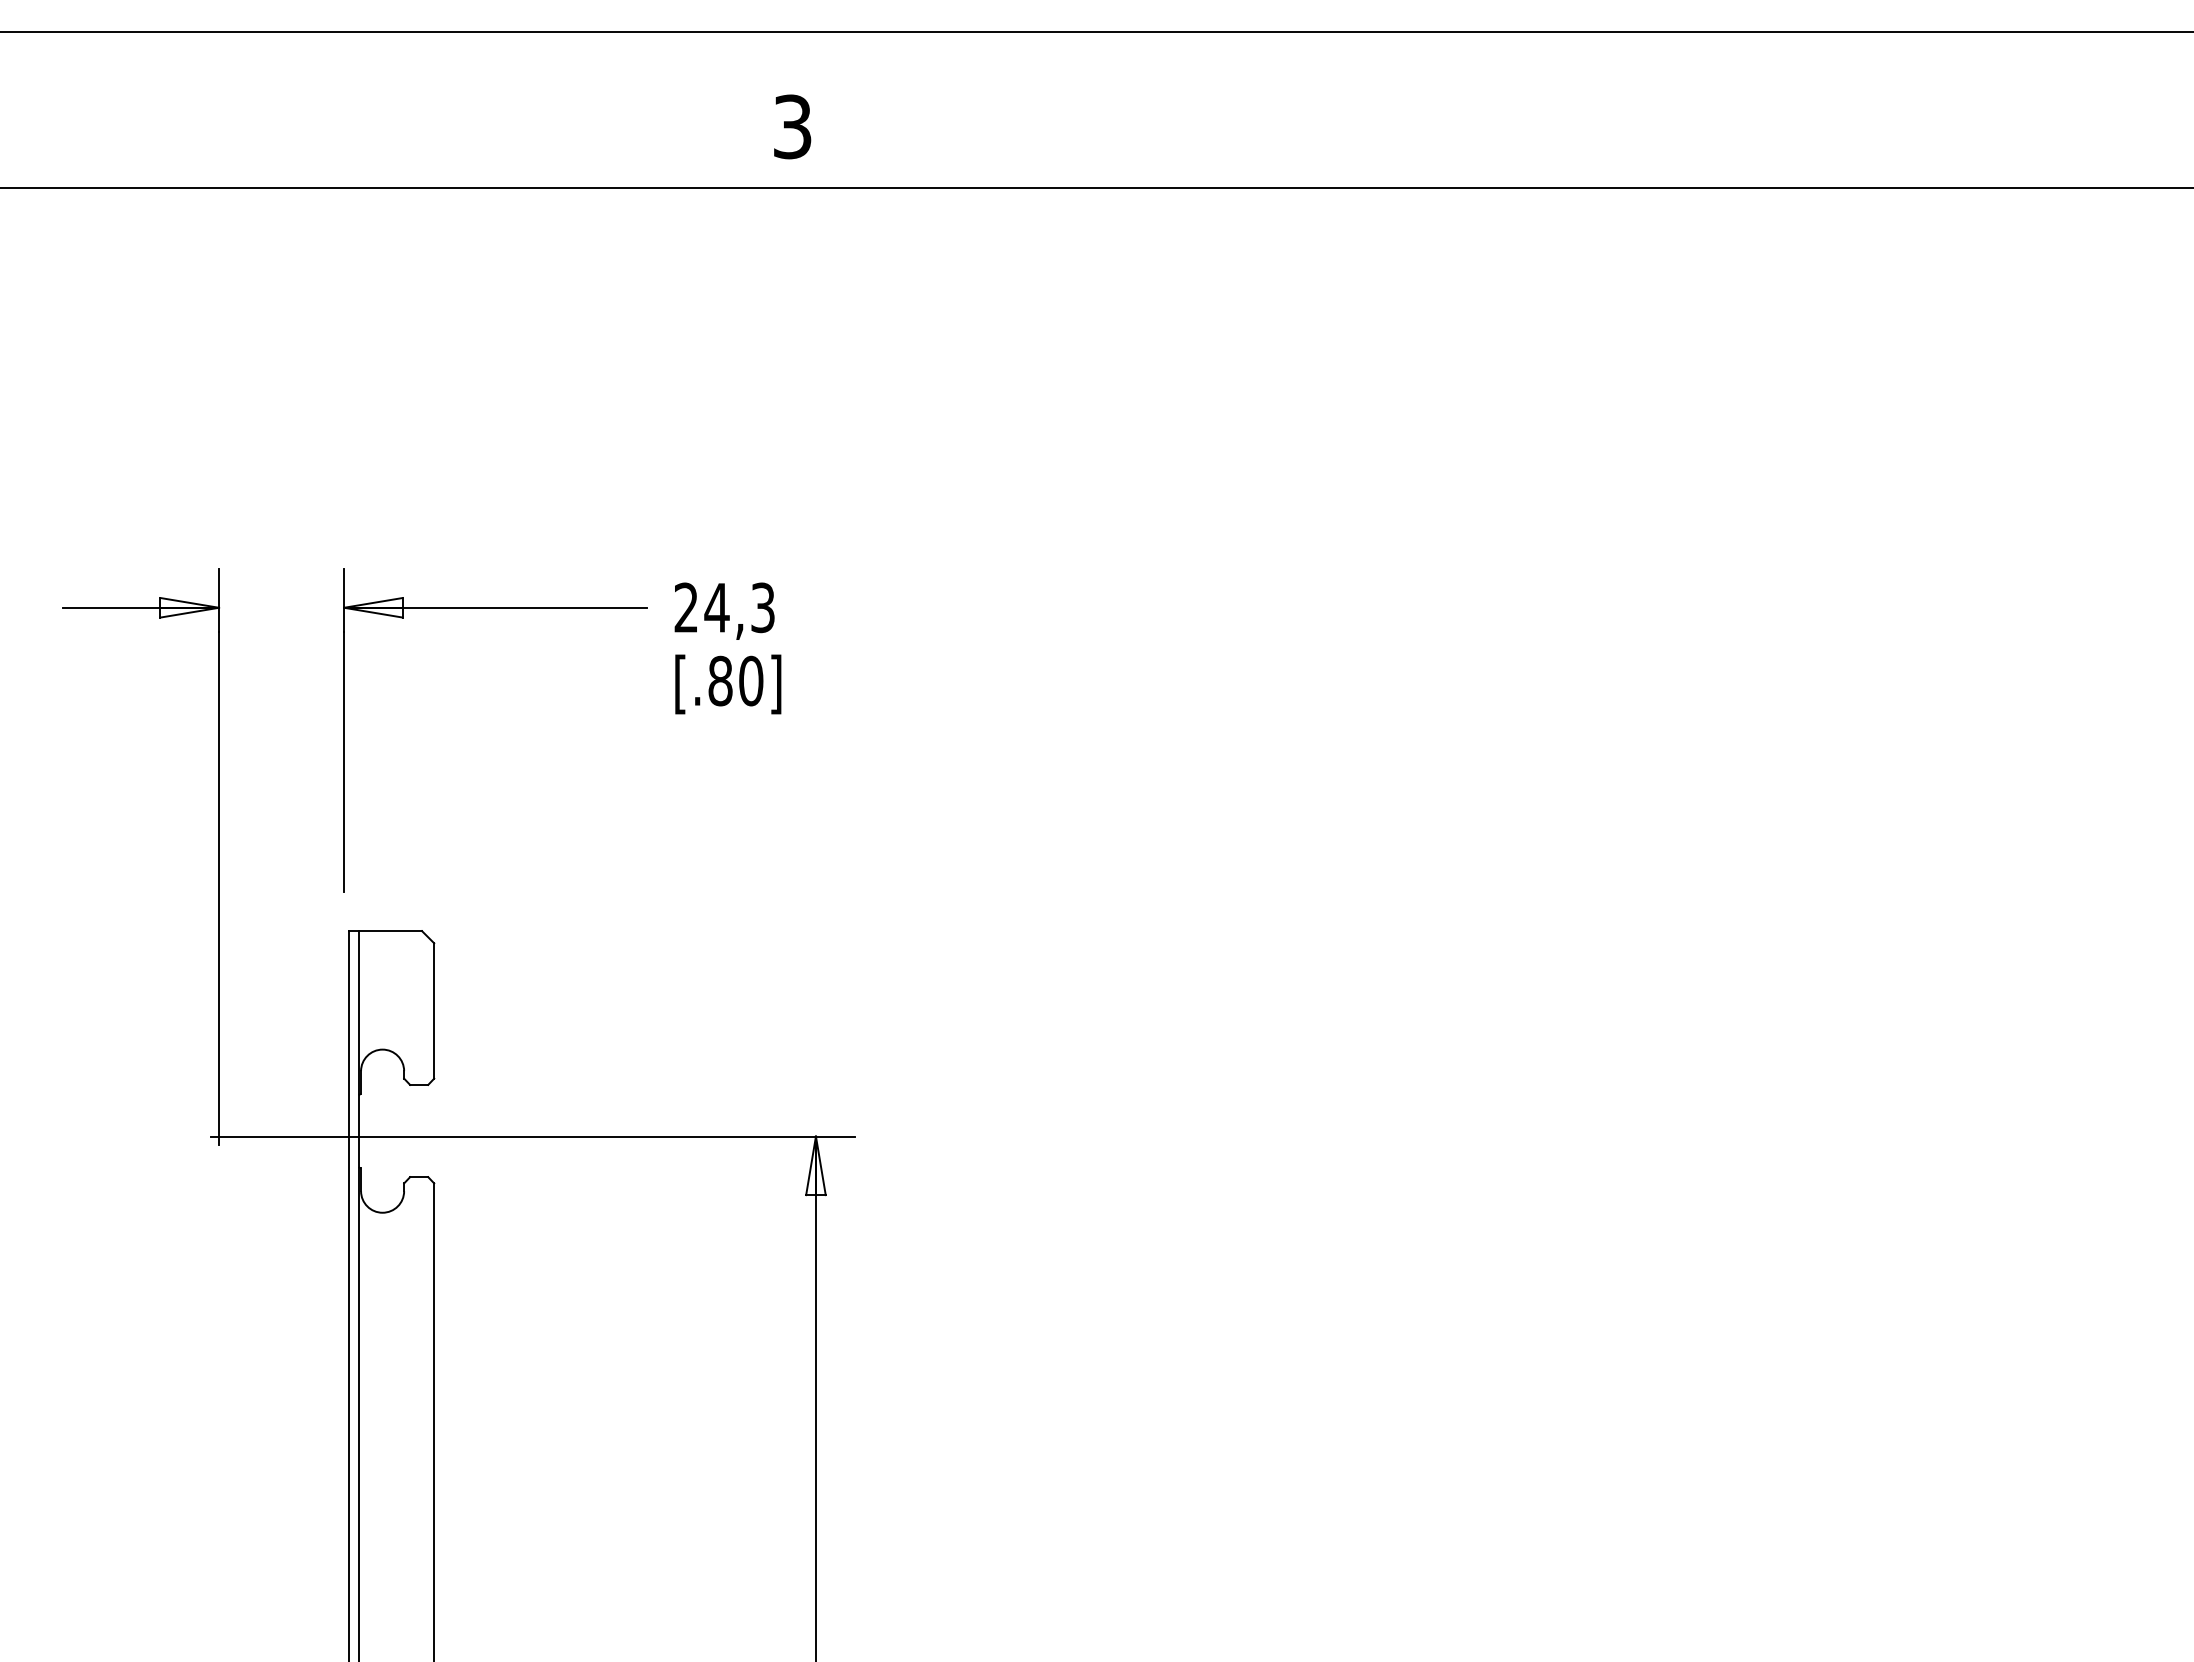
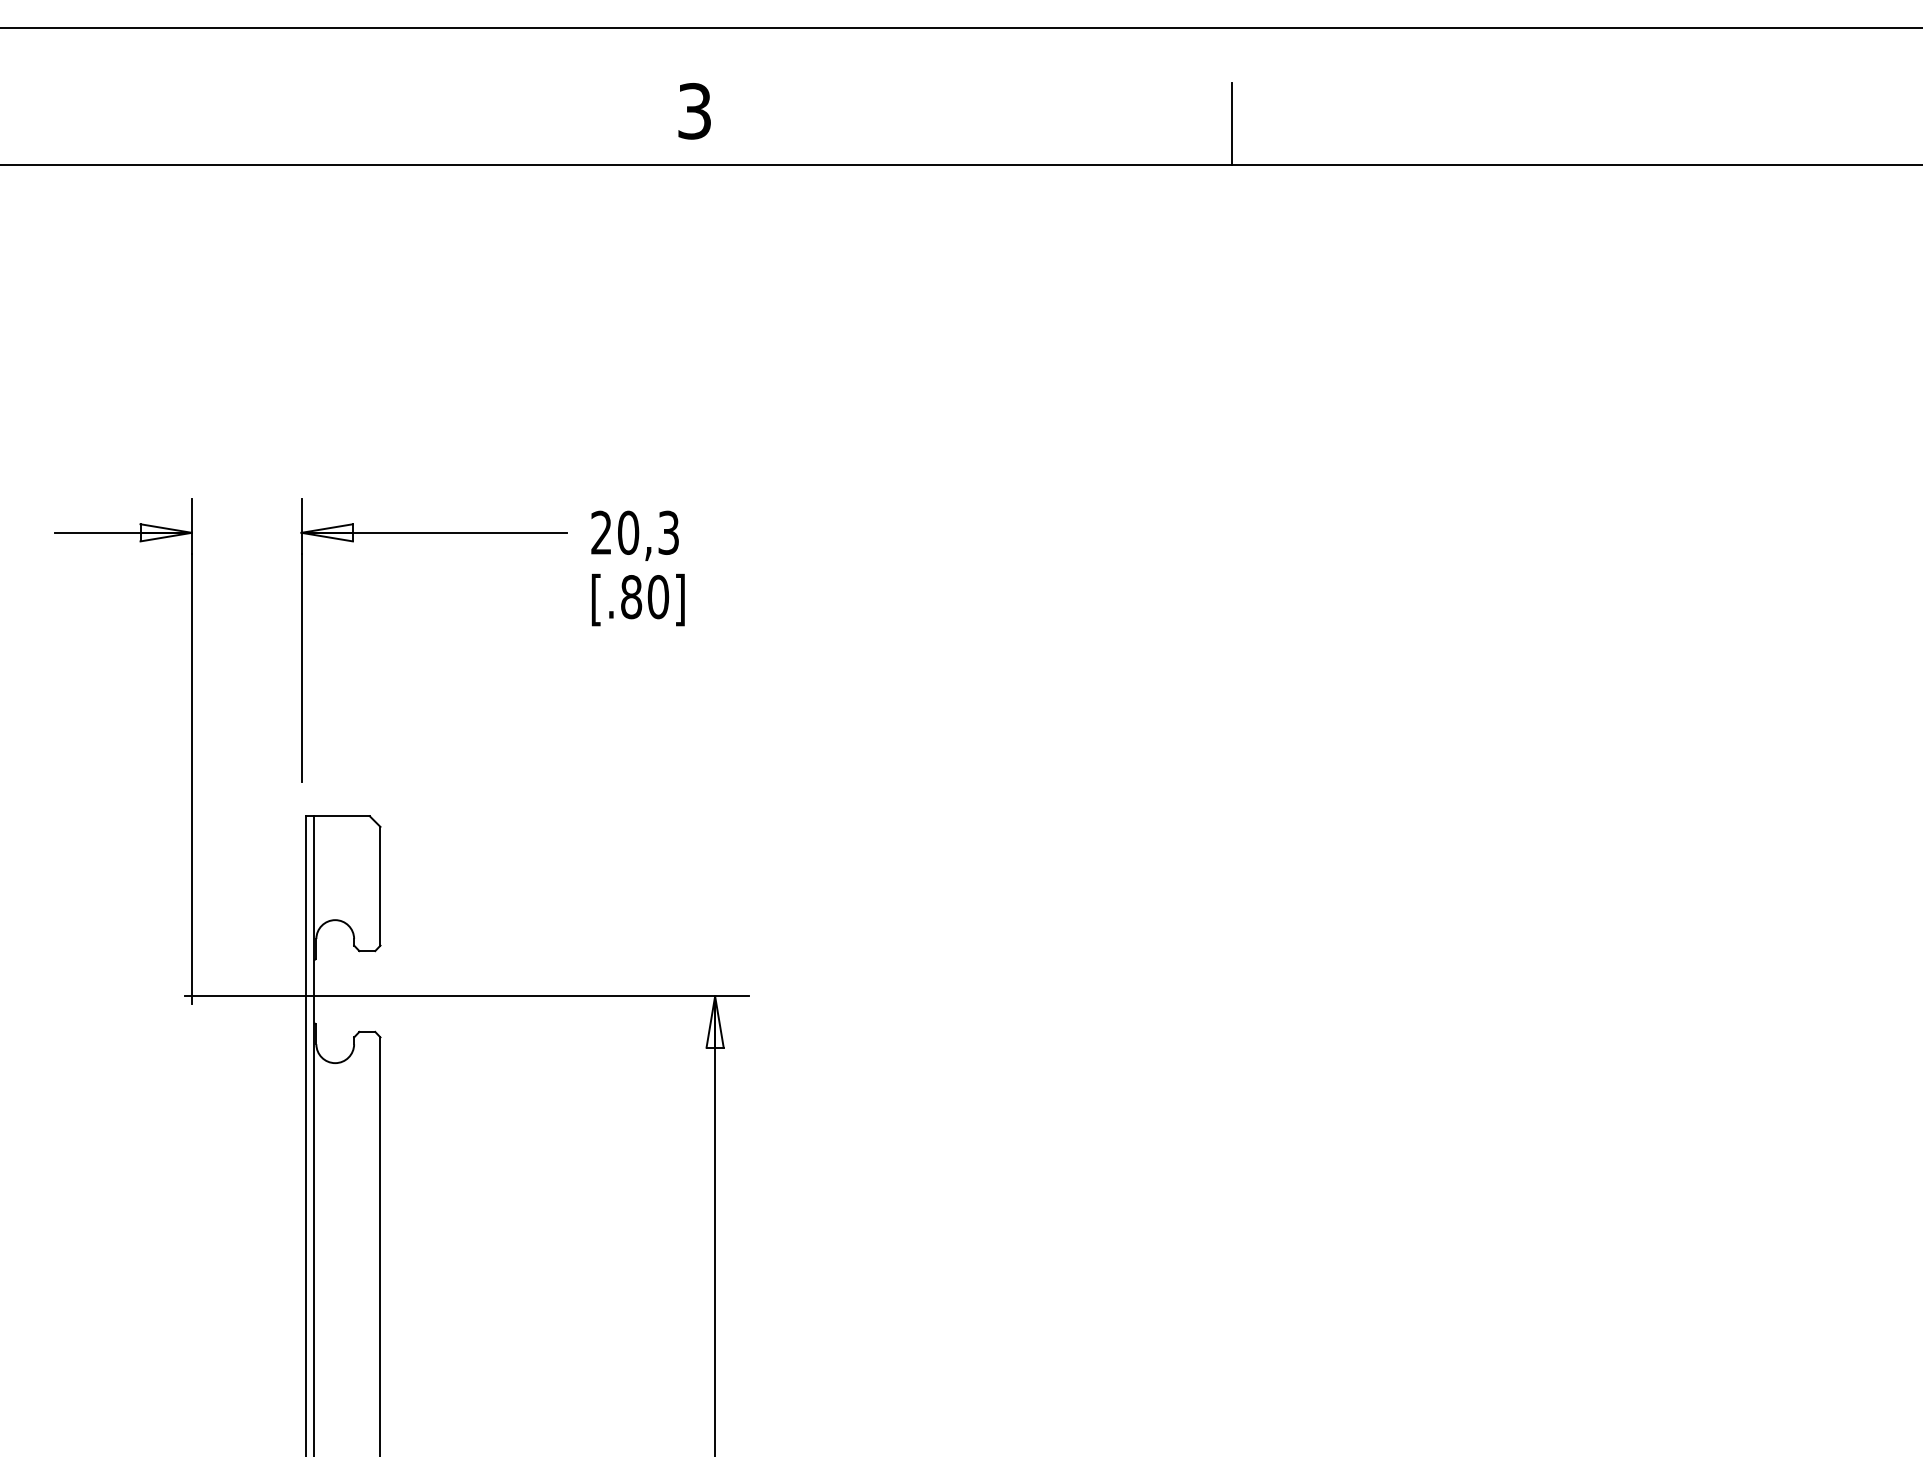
line: (1405, 141) -> (1231, 124), added
text: (716, 607) -> (627, 532), 24,3 -> 20,3

